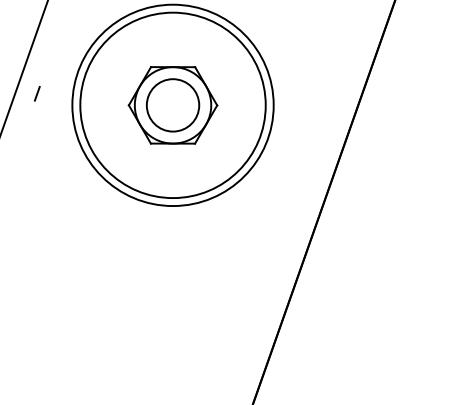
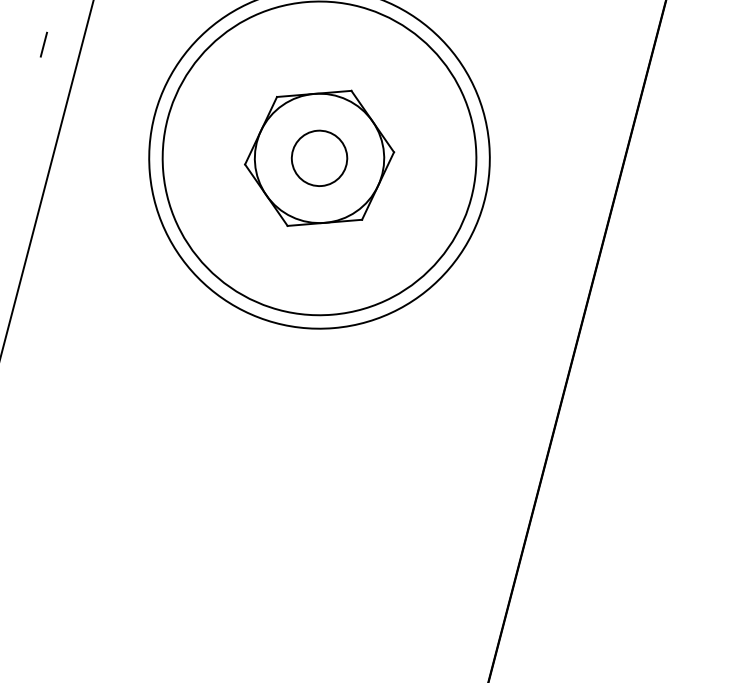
line: (37, 93) -> (44, 44), moved
circle: (172, 105) -> (318, 158), size x0.62

